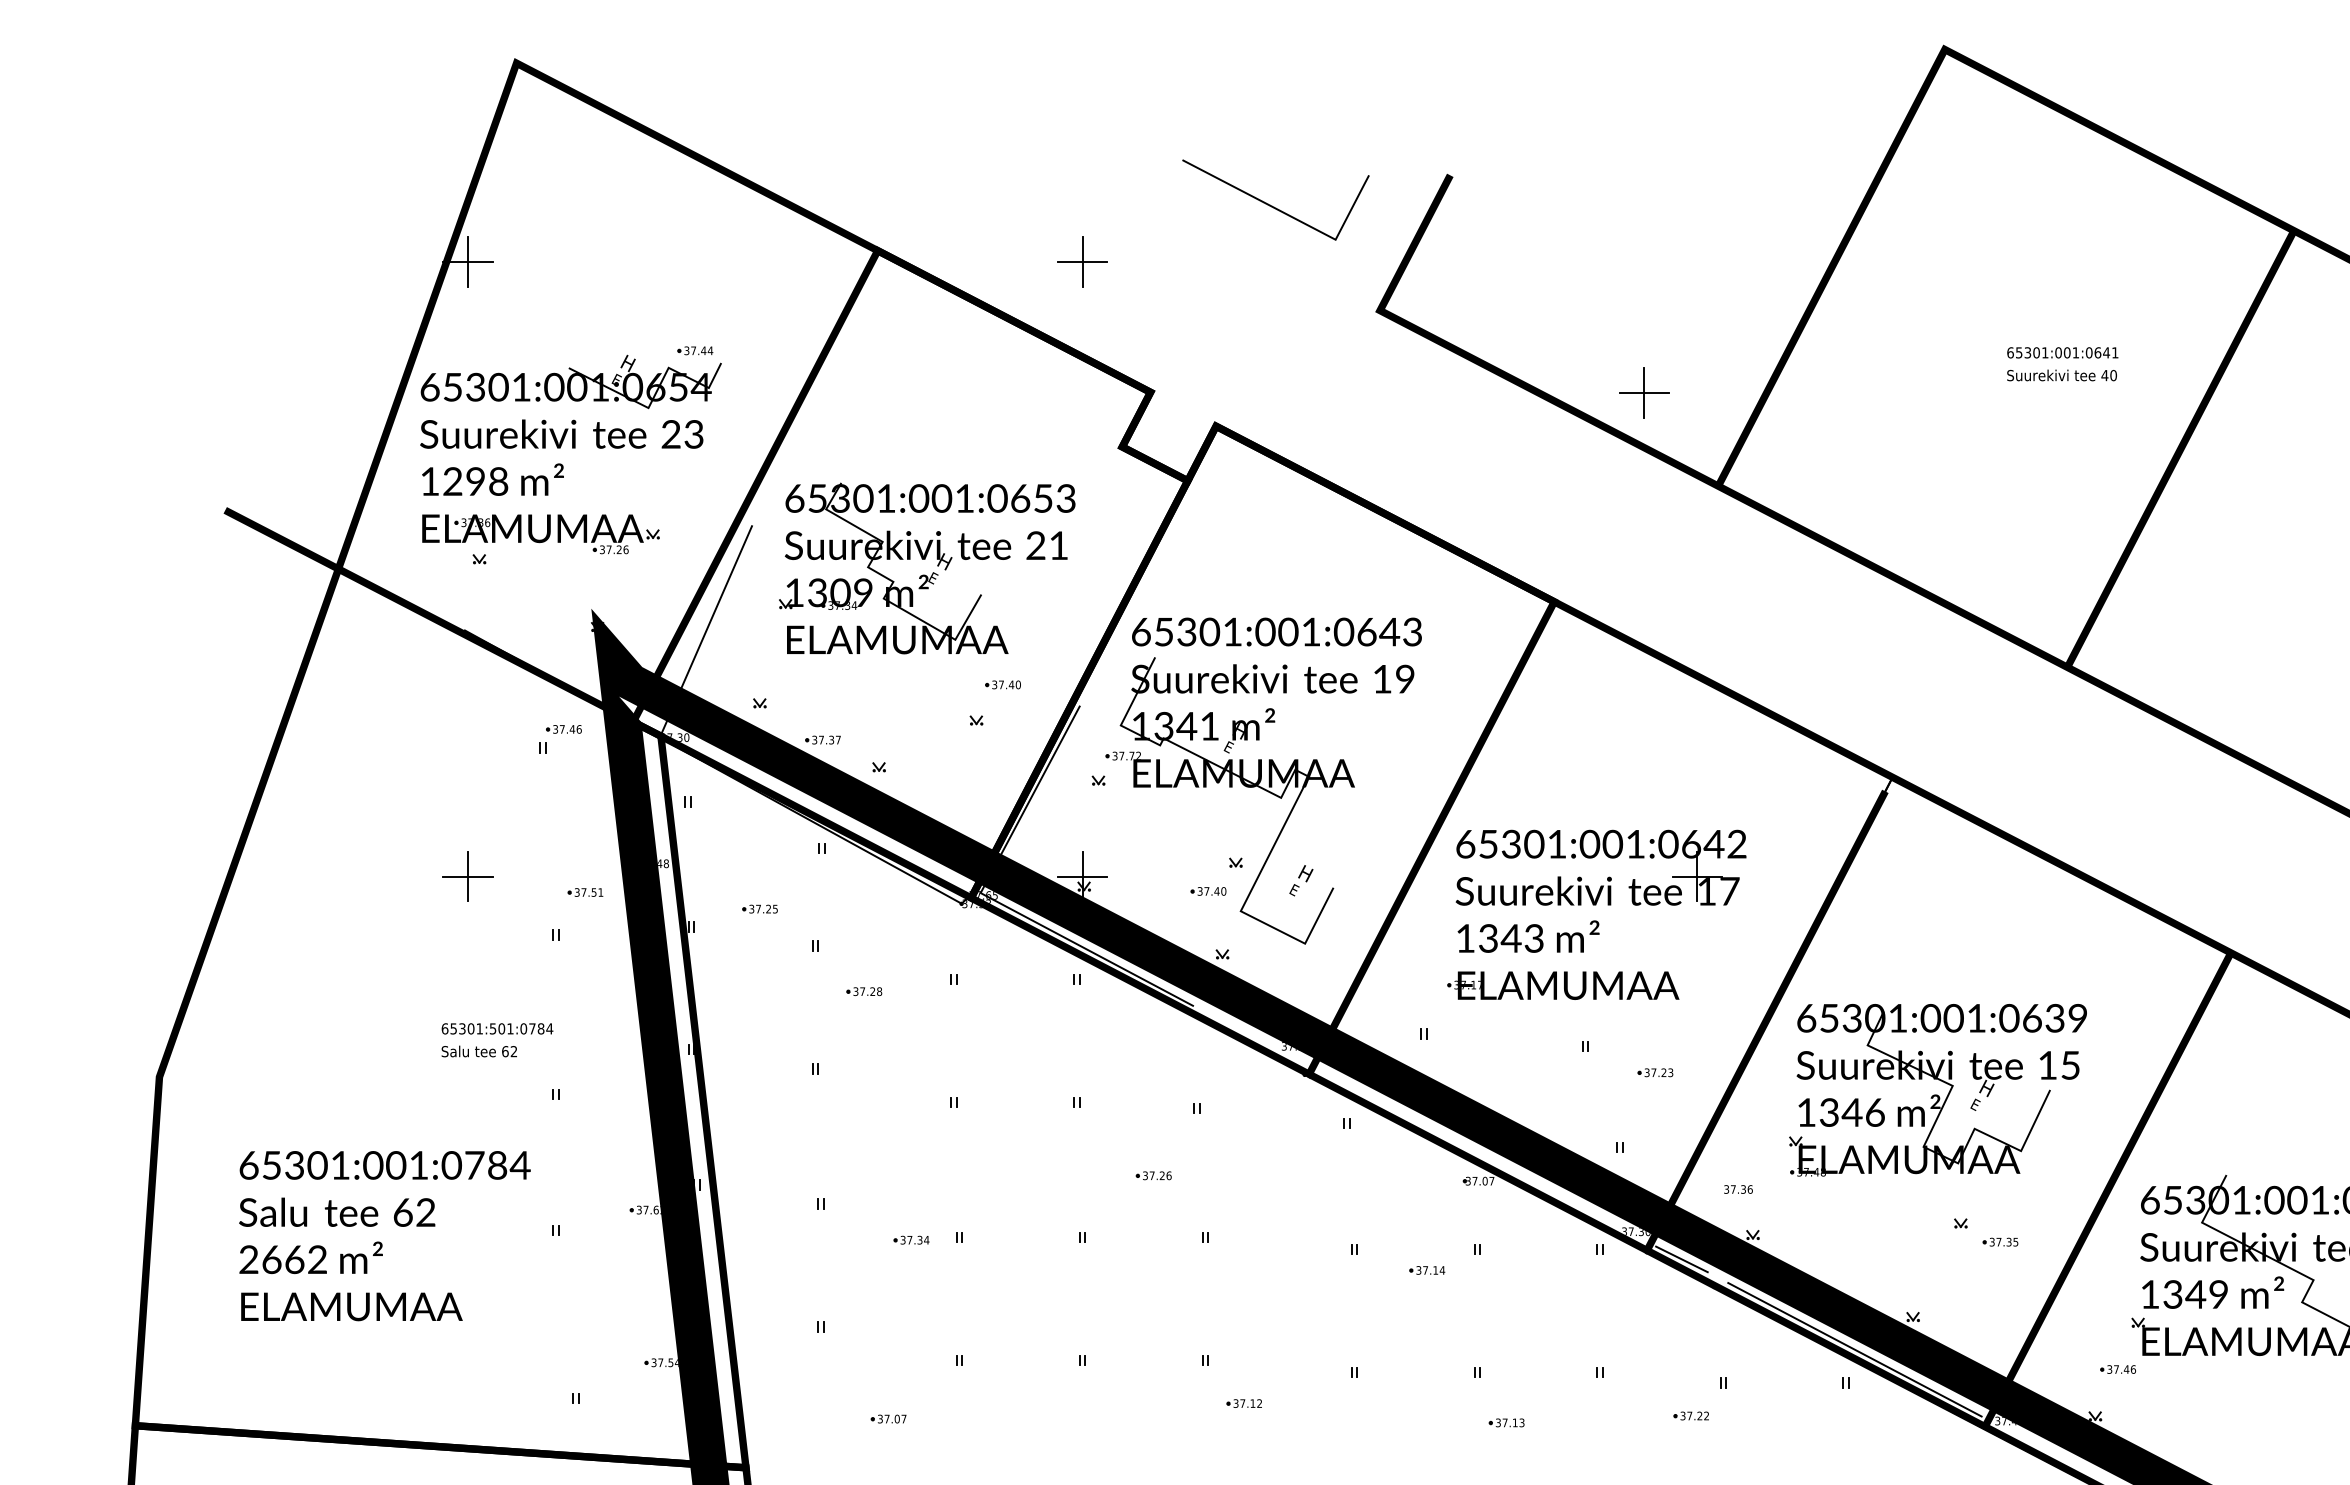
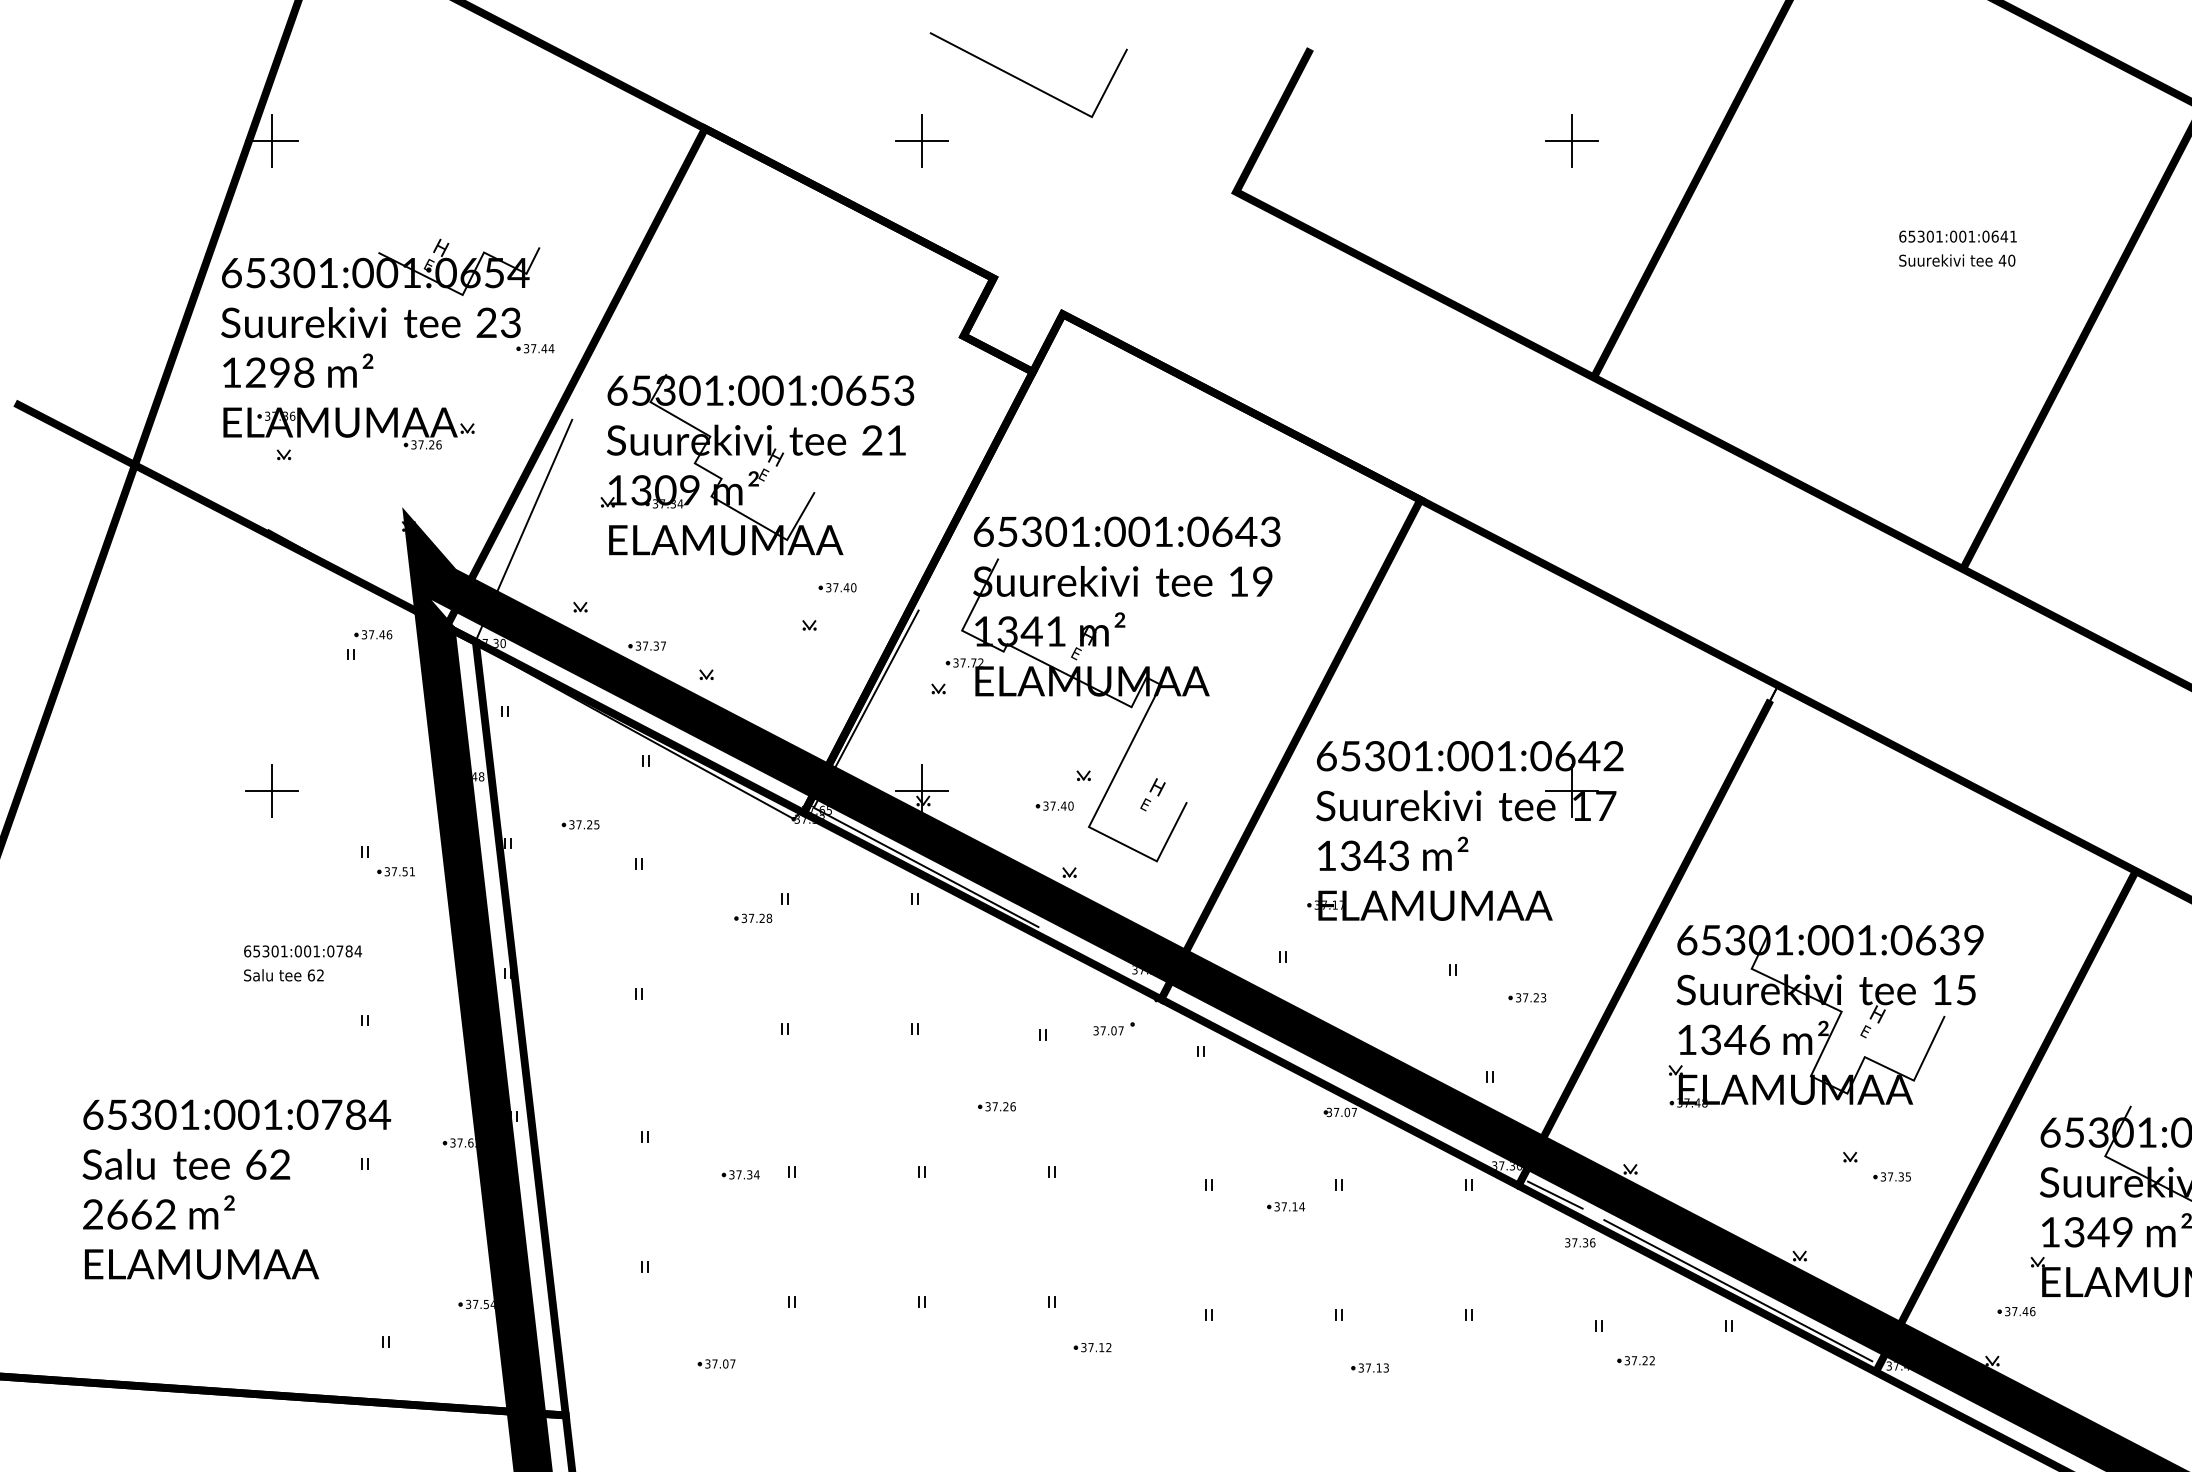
line: (1272, 205) -> (1025, 80), moved
part: (695, 350) -> (535, 348), moved
part: (1644, 392) -> (1571, 140), moved
part: (585, 892) -> (396, 871), moved
part: (864, 991) -> (753, 918), moved
text: (492, 1028) -> (297, 951), 65301:501:0784 -> 65301:001:0784
part: (1264, 1101) -> (1113, 1028), added
text: (1738, 1189) -> (1580, 1242), moved
text: (384, 1236) -> (236, 1189), moved
part: (1690, 1415) -> (1635, 1360), moved

